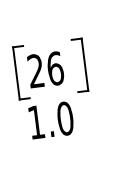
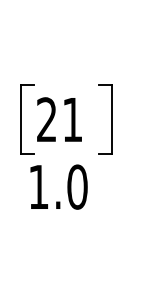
text: (55, 68) -> (72, 119), 26 -> 21

